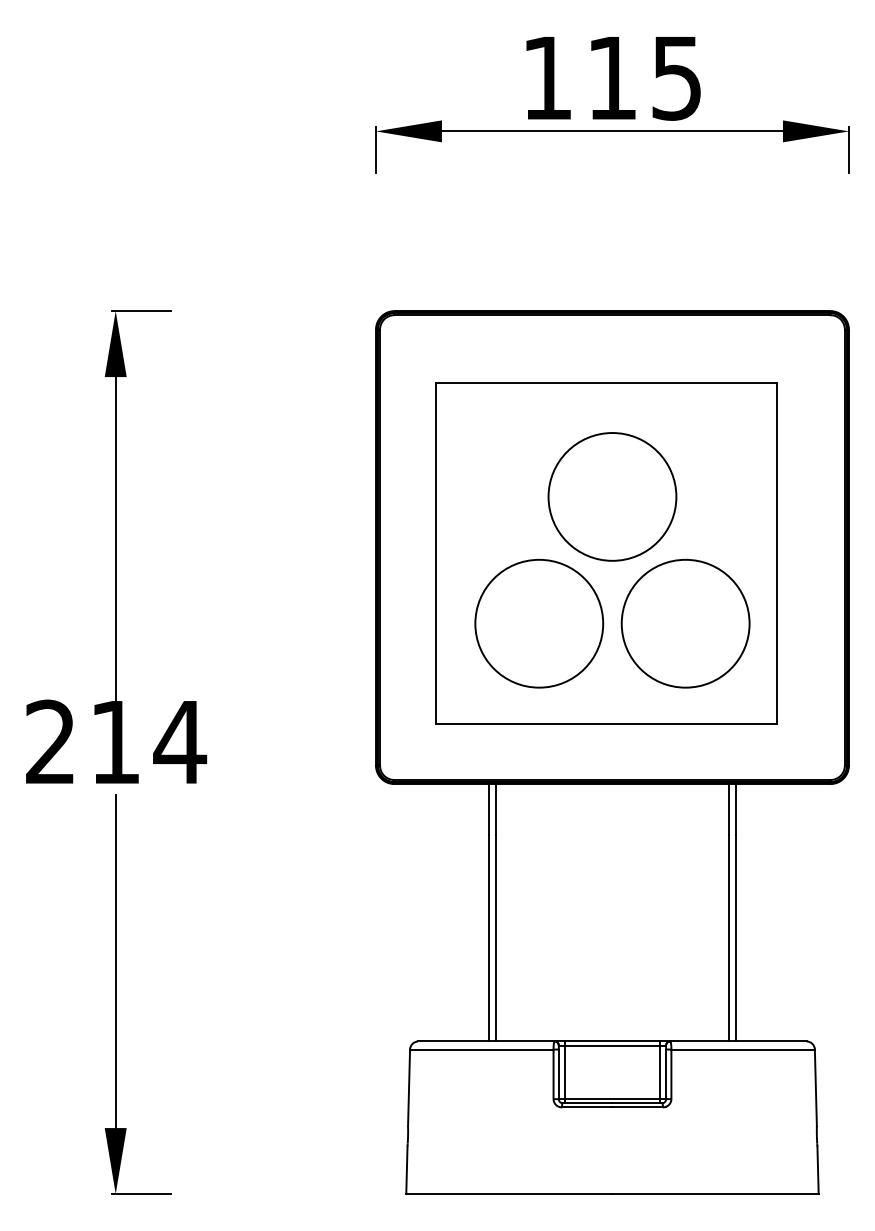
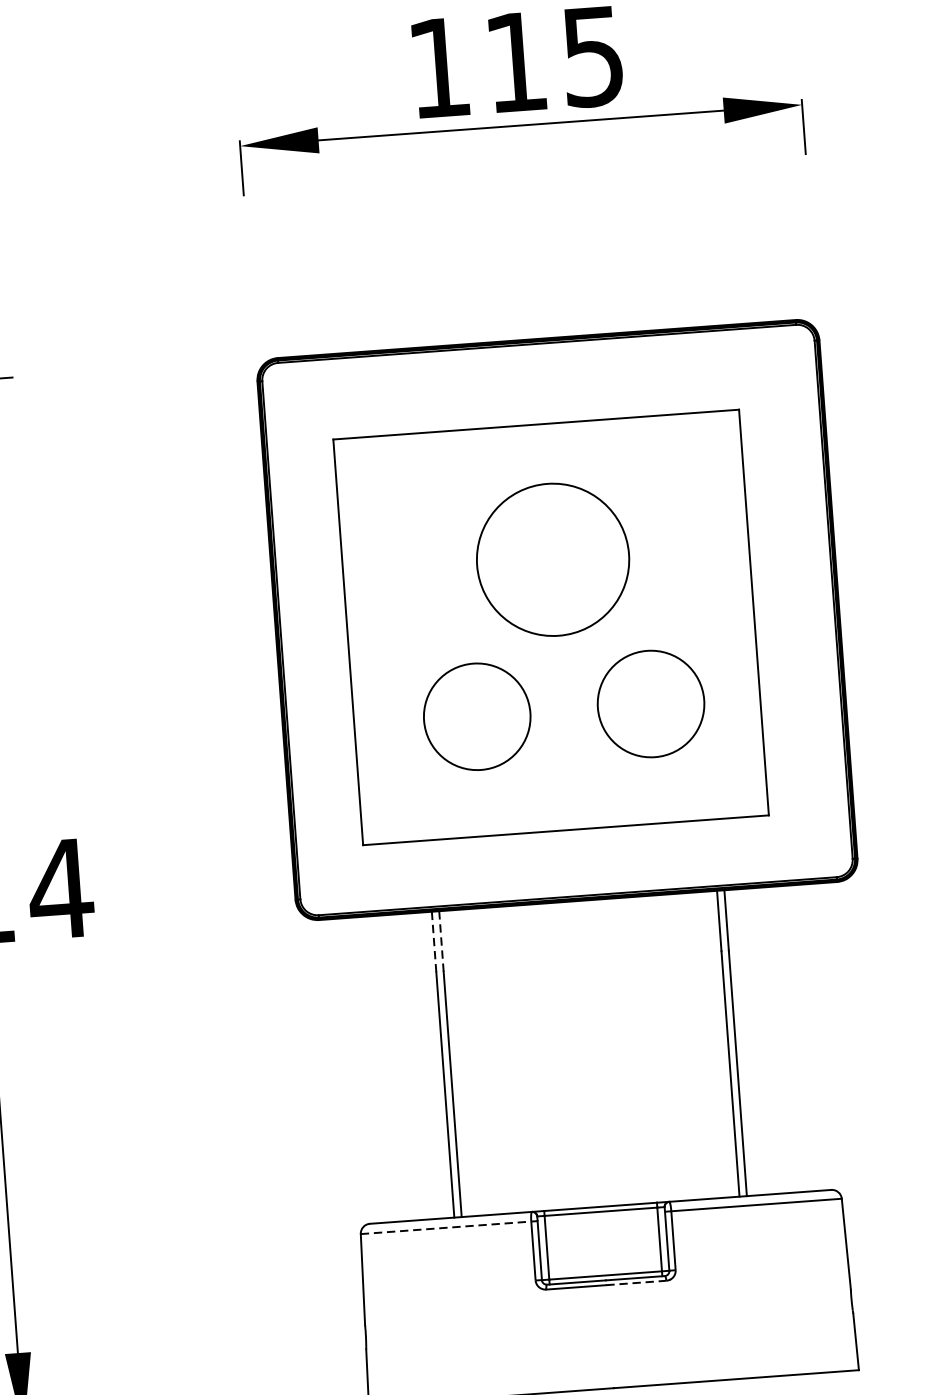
circle: (539, 623) -> (477, 716), size x0.7
circle: (685, 623) -> (650, 703), size x0.7
line: (489, 810) -> (434, 943), solid -> dashed
line: (495, 810) -> (441, 942), solid -> dashed
line: (481, 1049) -> (445, 1227), solid -> dashed
line: (638, 1107) -> (637, 1283), solid -> dashed

